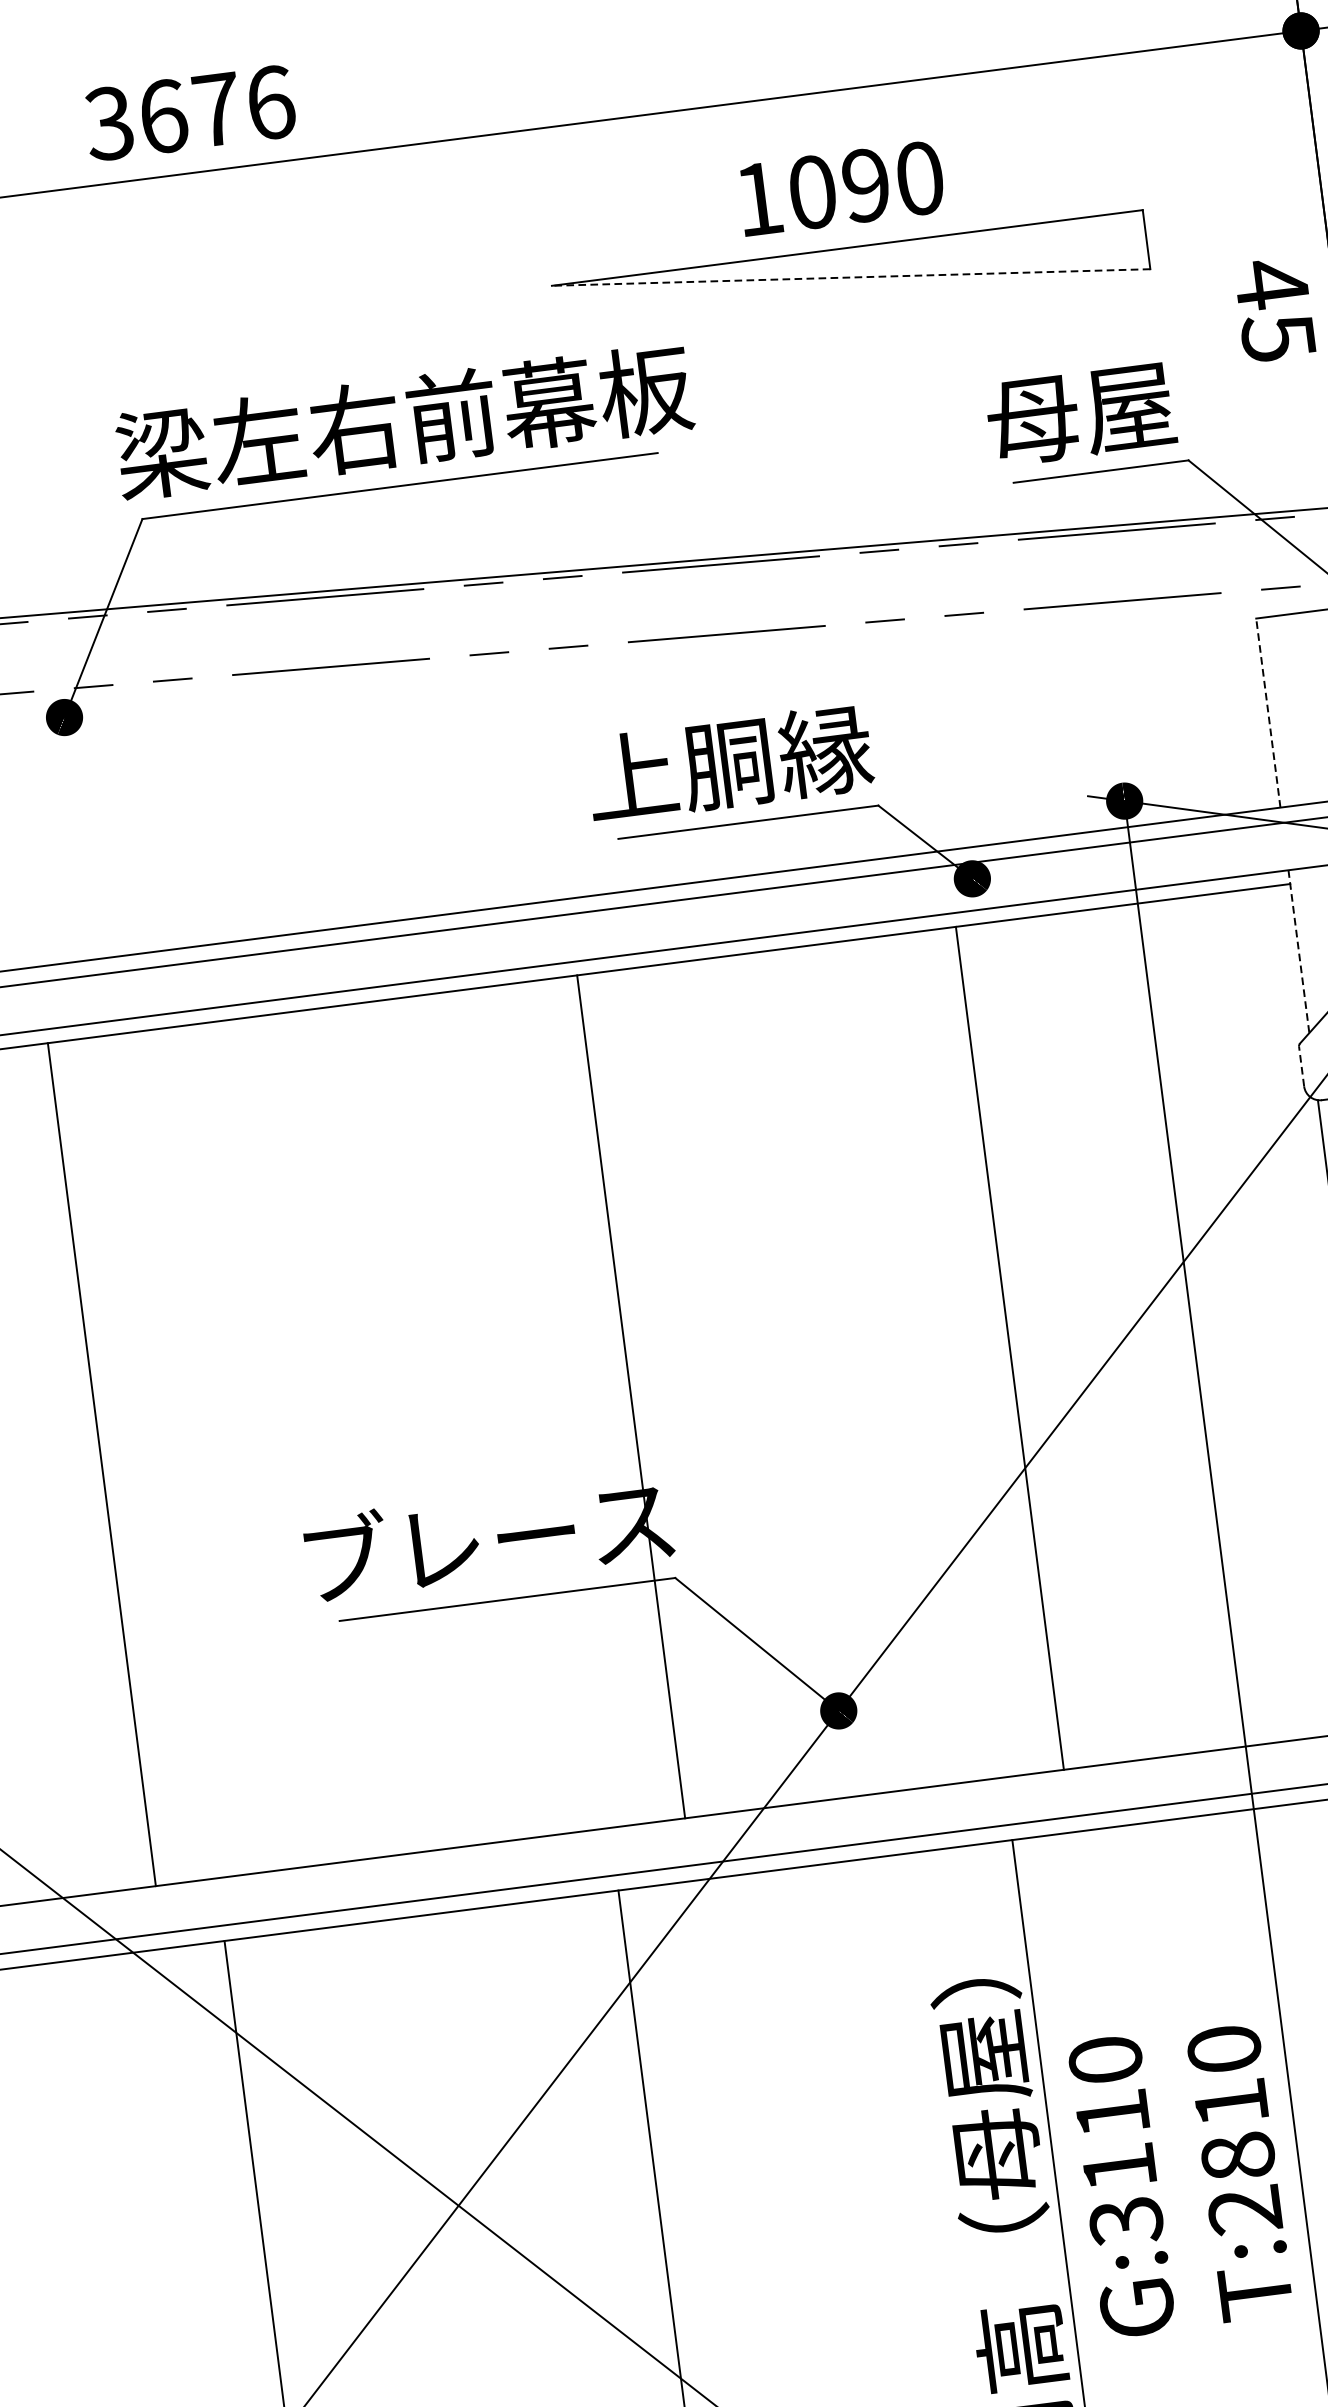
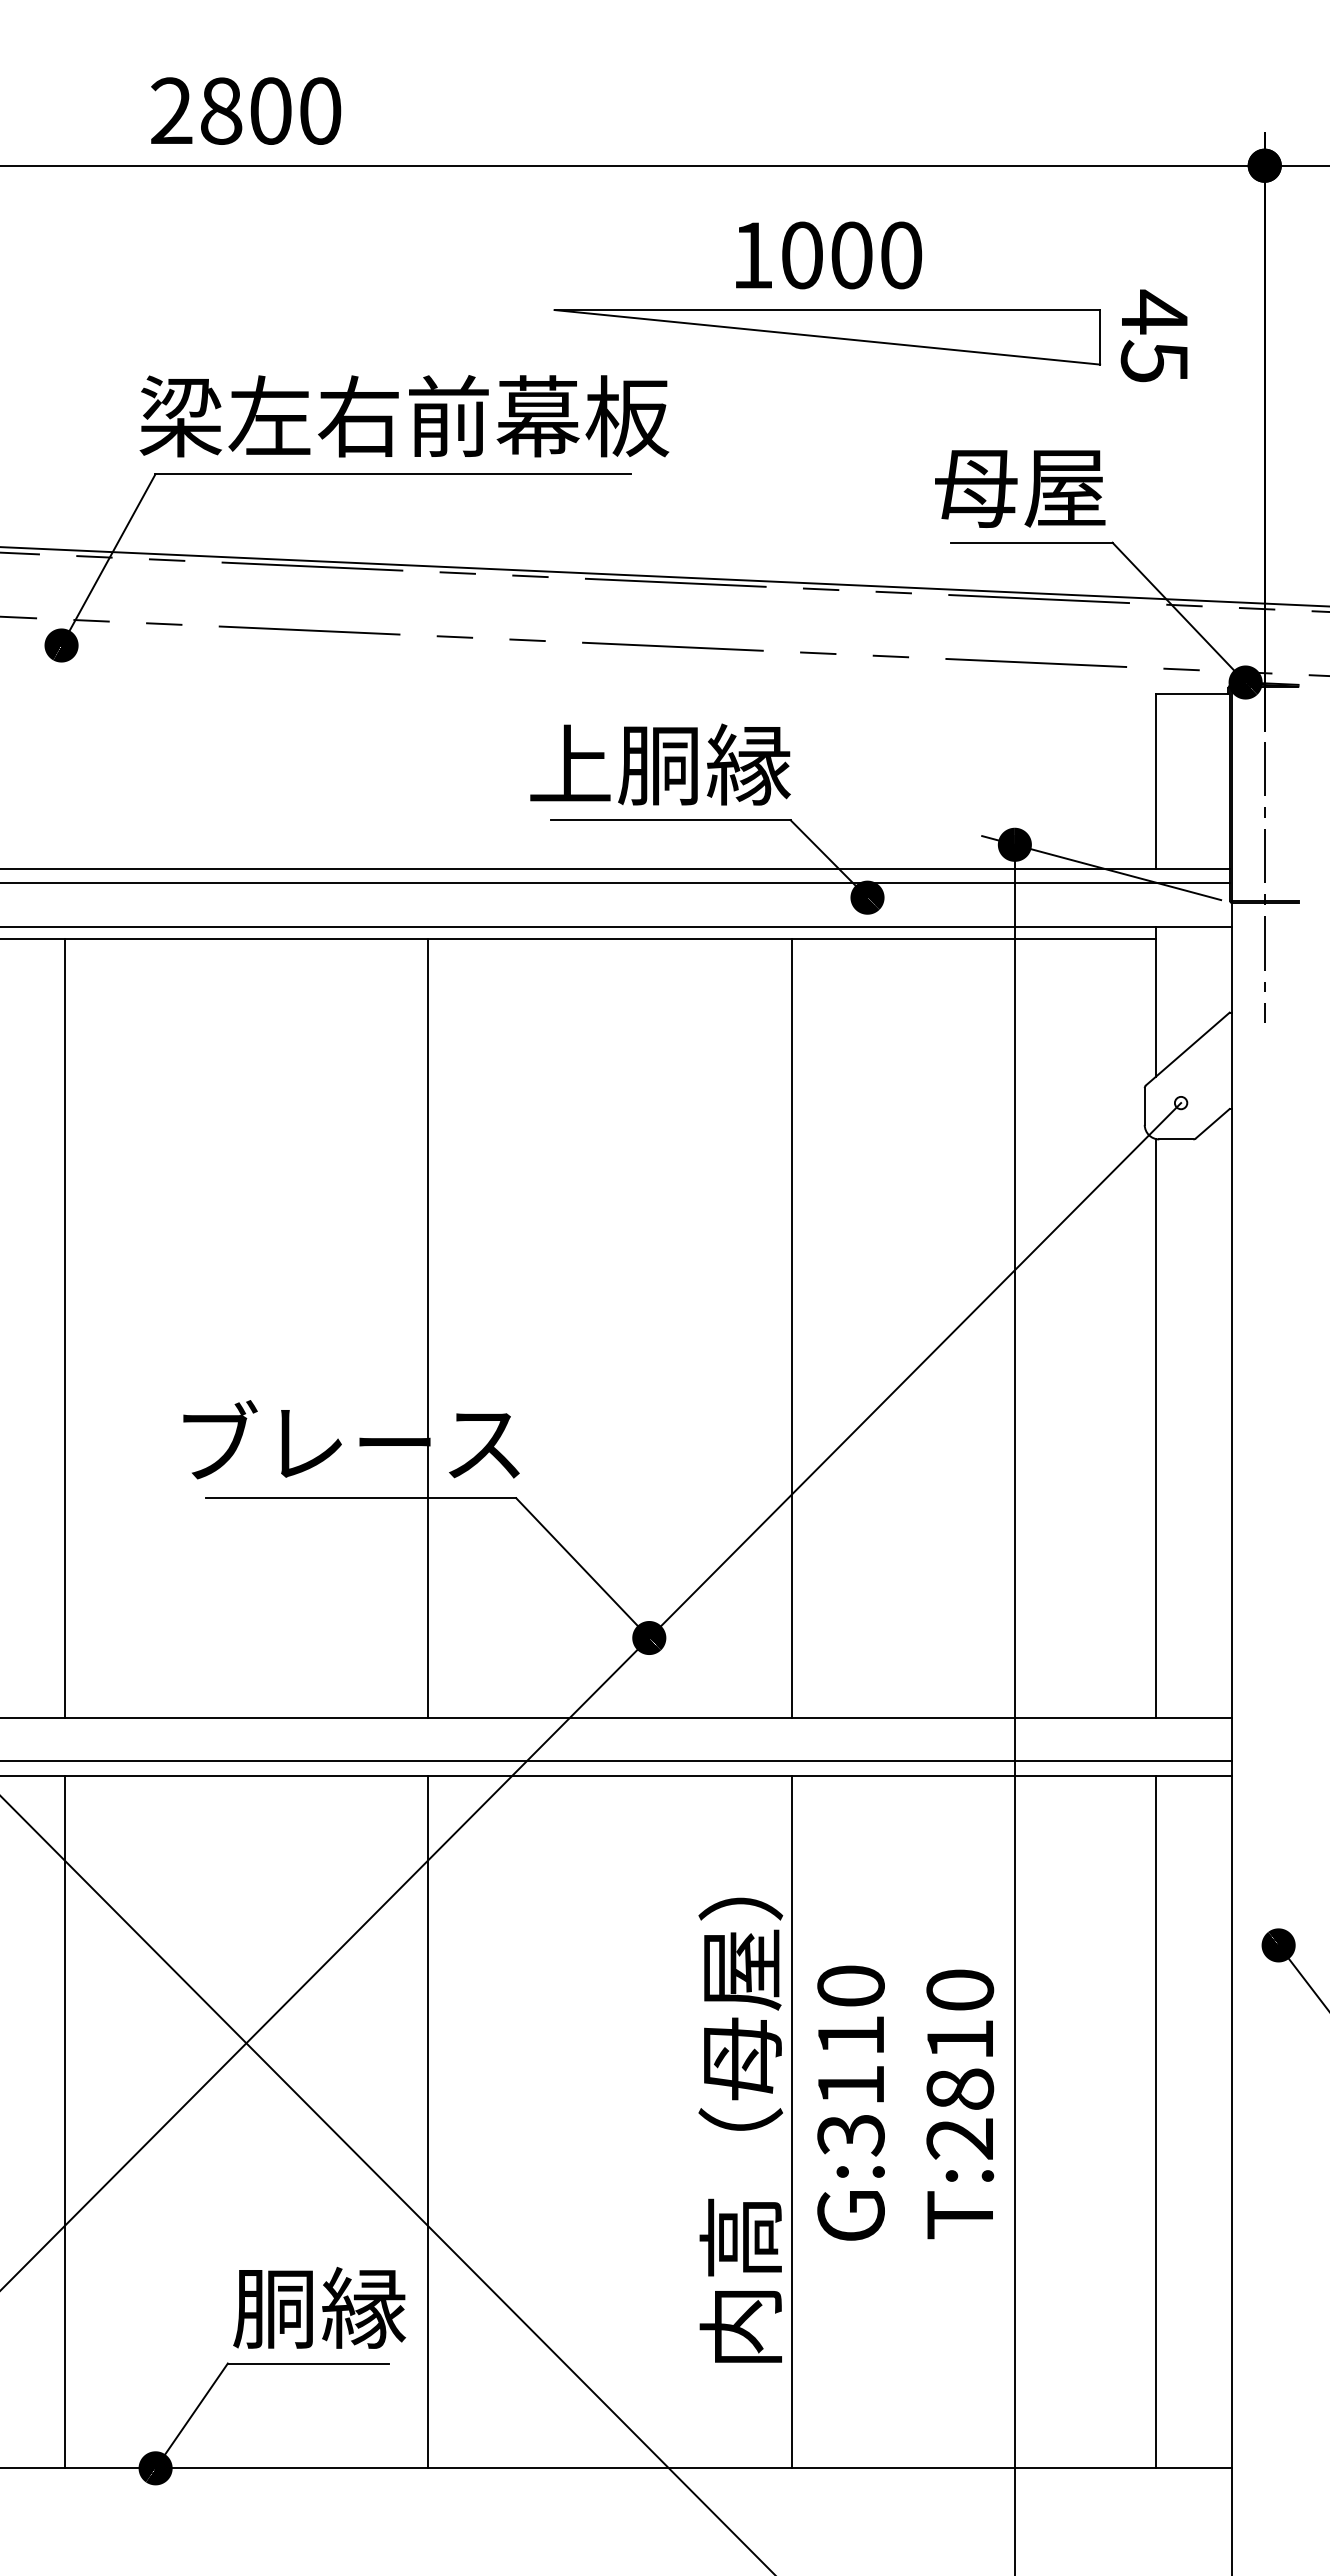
text: (189, 112) -> (245, 110), 3676 -> 2800
text: (865, 185) -> (851, 255), 1090 -> 1000
line: (850, 277) -> (826, 337), dashed -> solid
text: (1273, 309) -> (1153, 335), moved
line: (1268, 713) -> (1155, 781), dashed -> solid
line: (1298, 952) -> (1155, 1002), dashed -> solid
line: (1301, 1066) -> (1144, 1106), dashed -> solid
line: (1009, 1348) -> (791, 1328), moved
line: (631, 1396) -> (428, 1328), moved
line: (101, 1464) -> (64, 1328), moved

